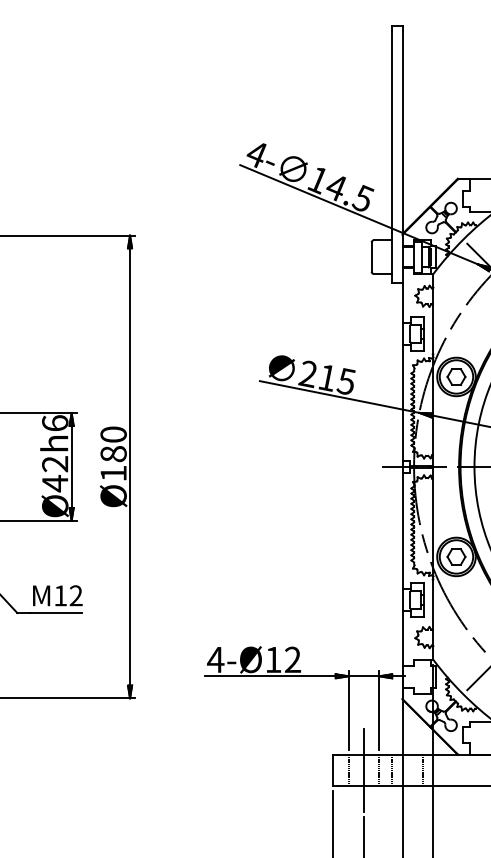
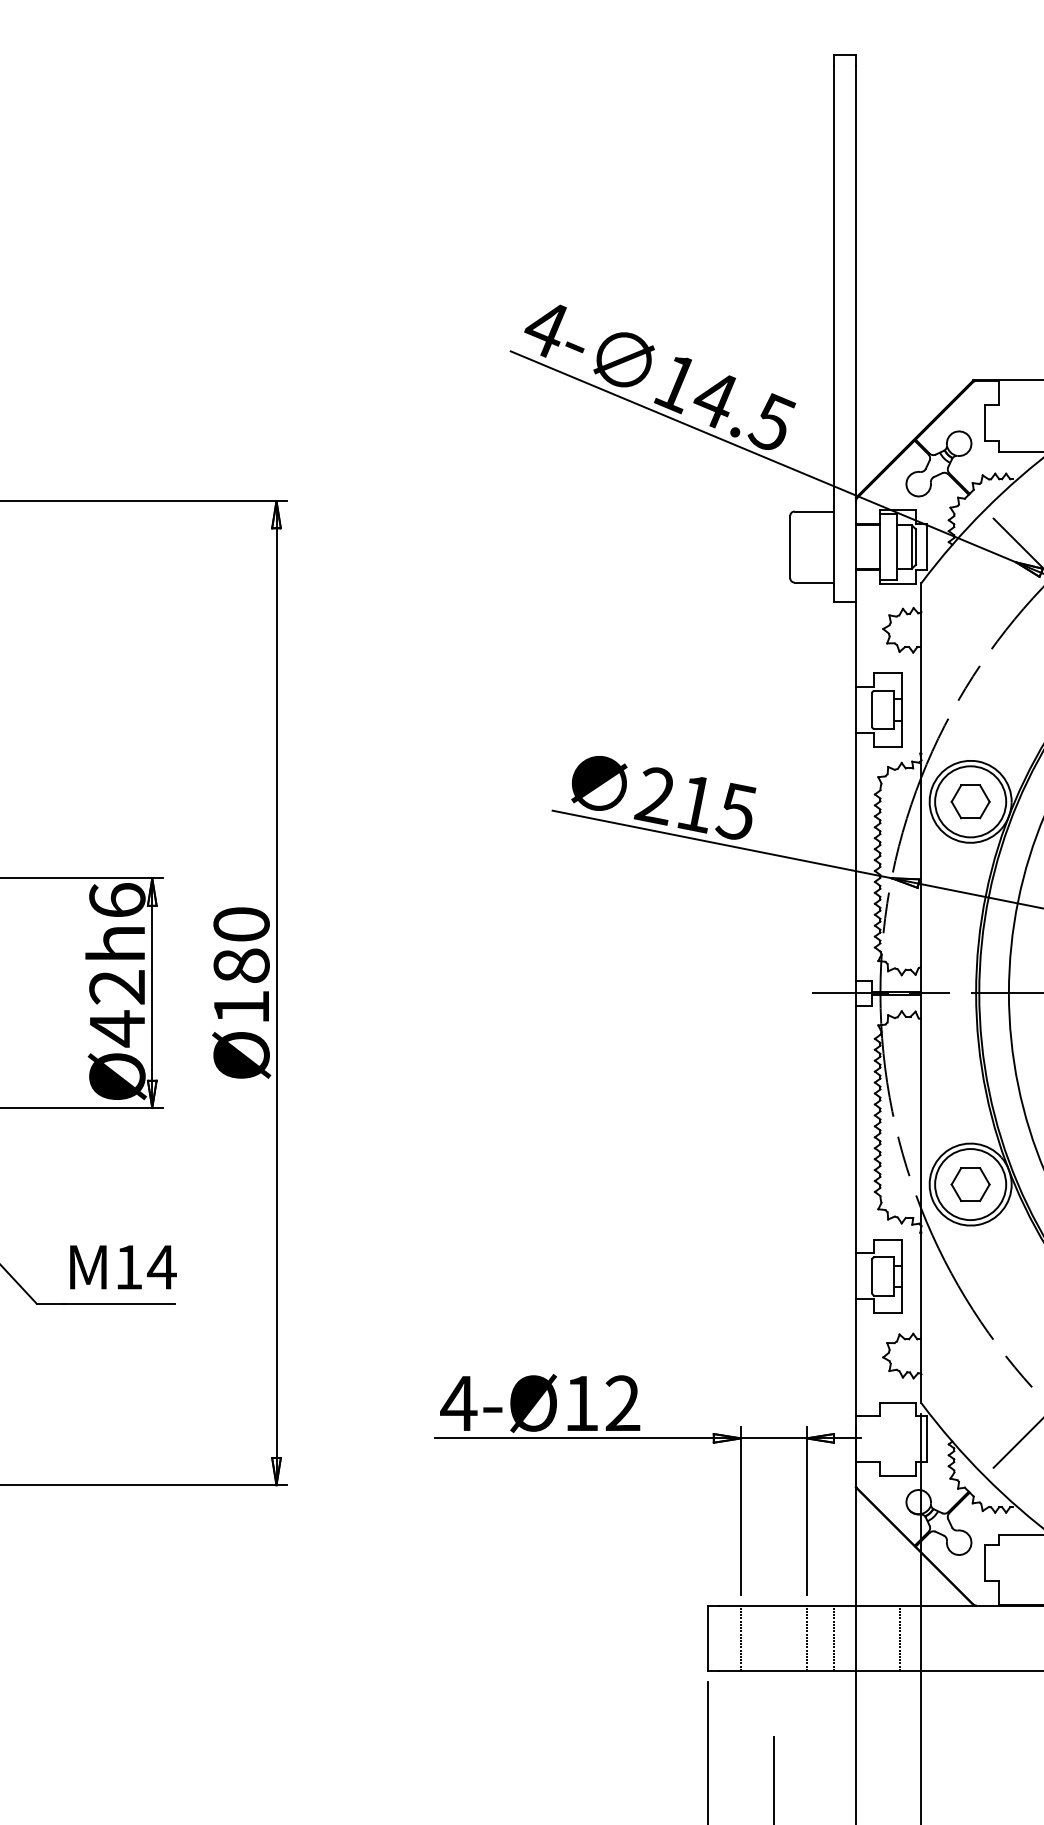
text: (76, 595) -> (162, 1266), M12 -> M14
line: (363, 770) -> (772, 1638), removed

